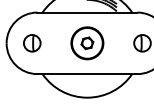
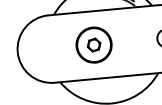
part: (32, 43) -> (46, 49), removed
part: (87, 43) -> (94, 45), moved

